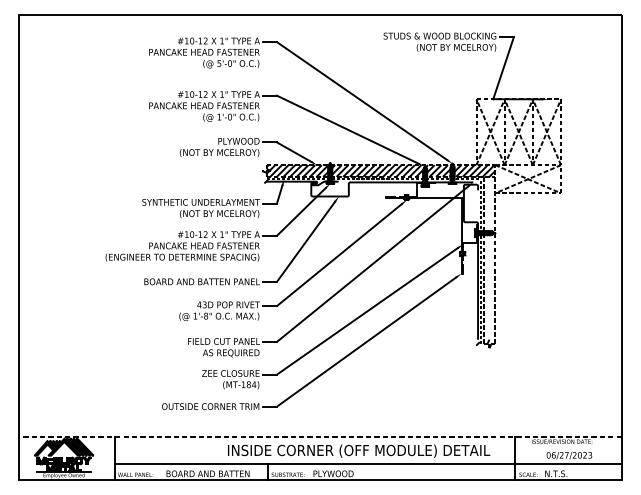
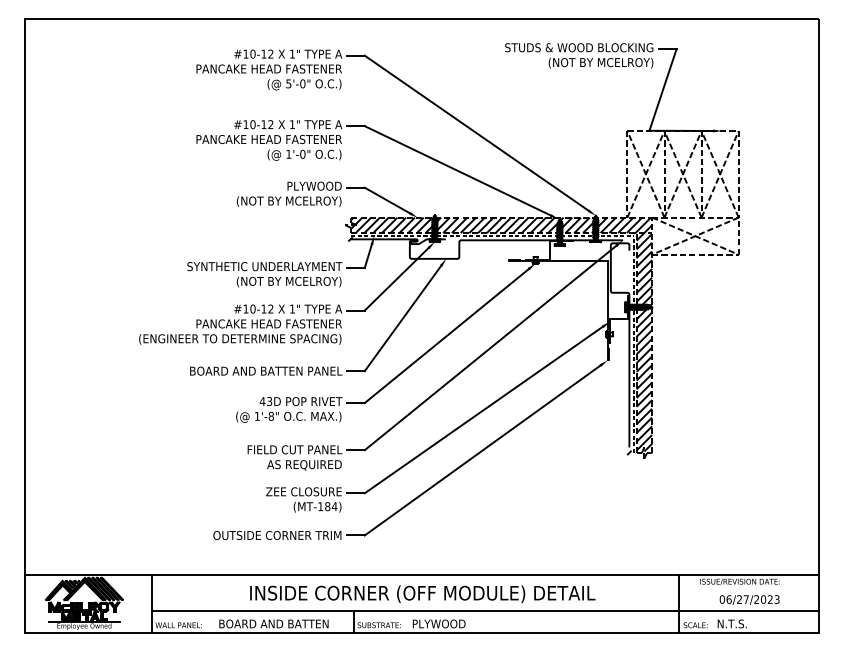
hatch: (489, 260) -> (644, 343), added
line: (320, 437) -> (421, 575), dashed -> solid
text: (358, 450) -> (422, 593), moved

